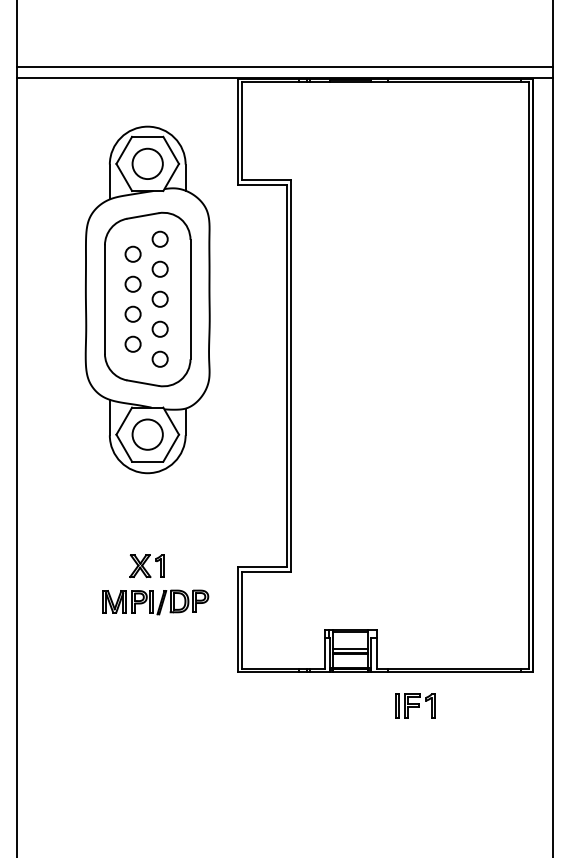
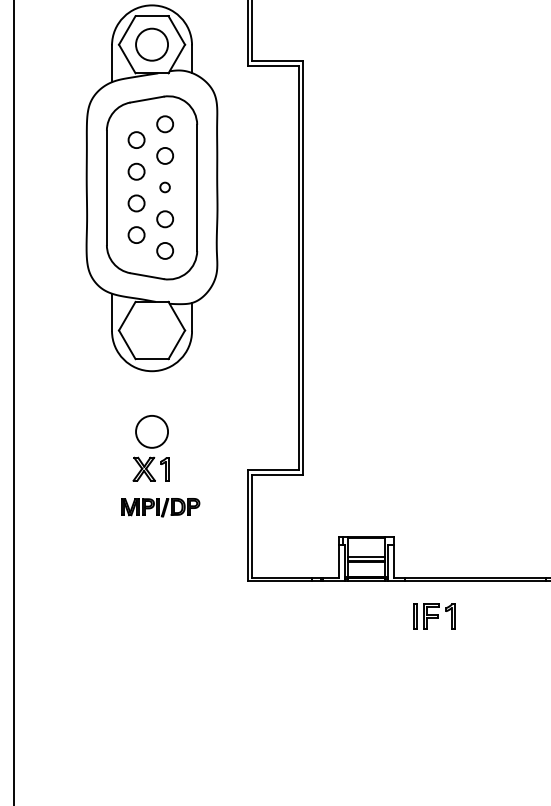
circle: (159, 298) -> (164, 186), size x0.6
circle: (147, 434) -> (151, 431), moved
part: (155, 602) -> (160, 507), size x0.7

